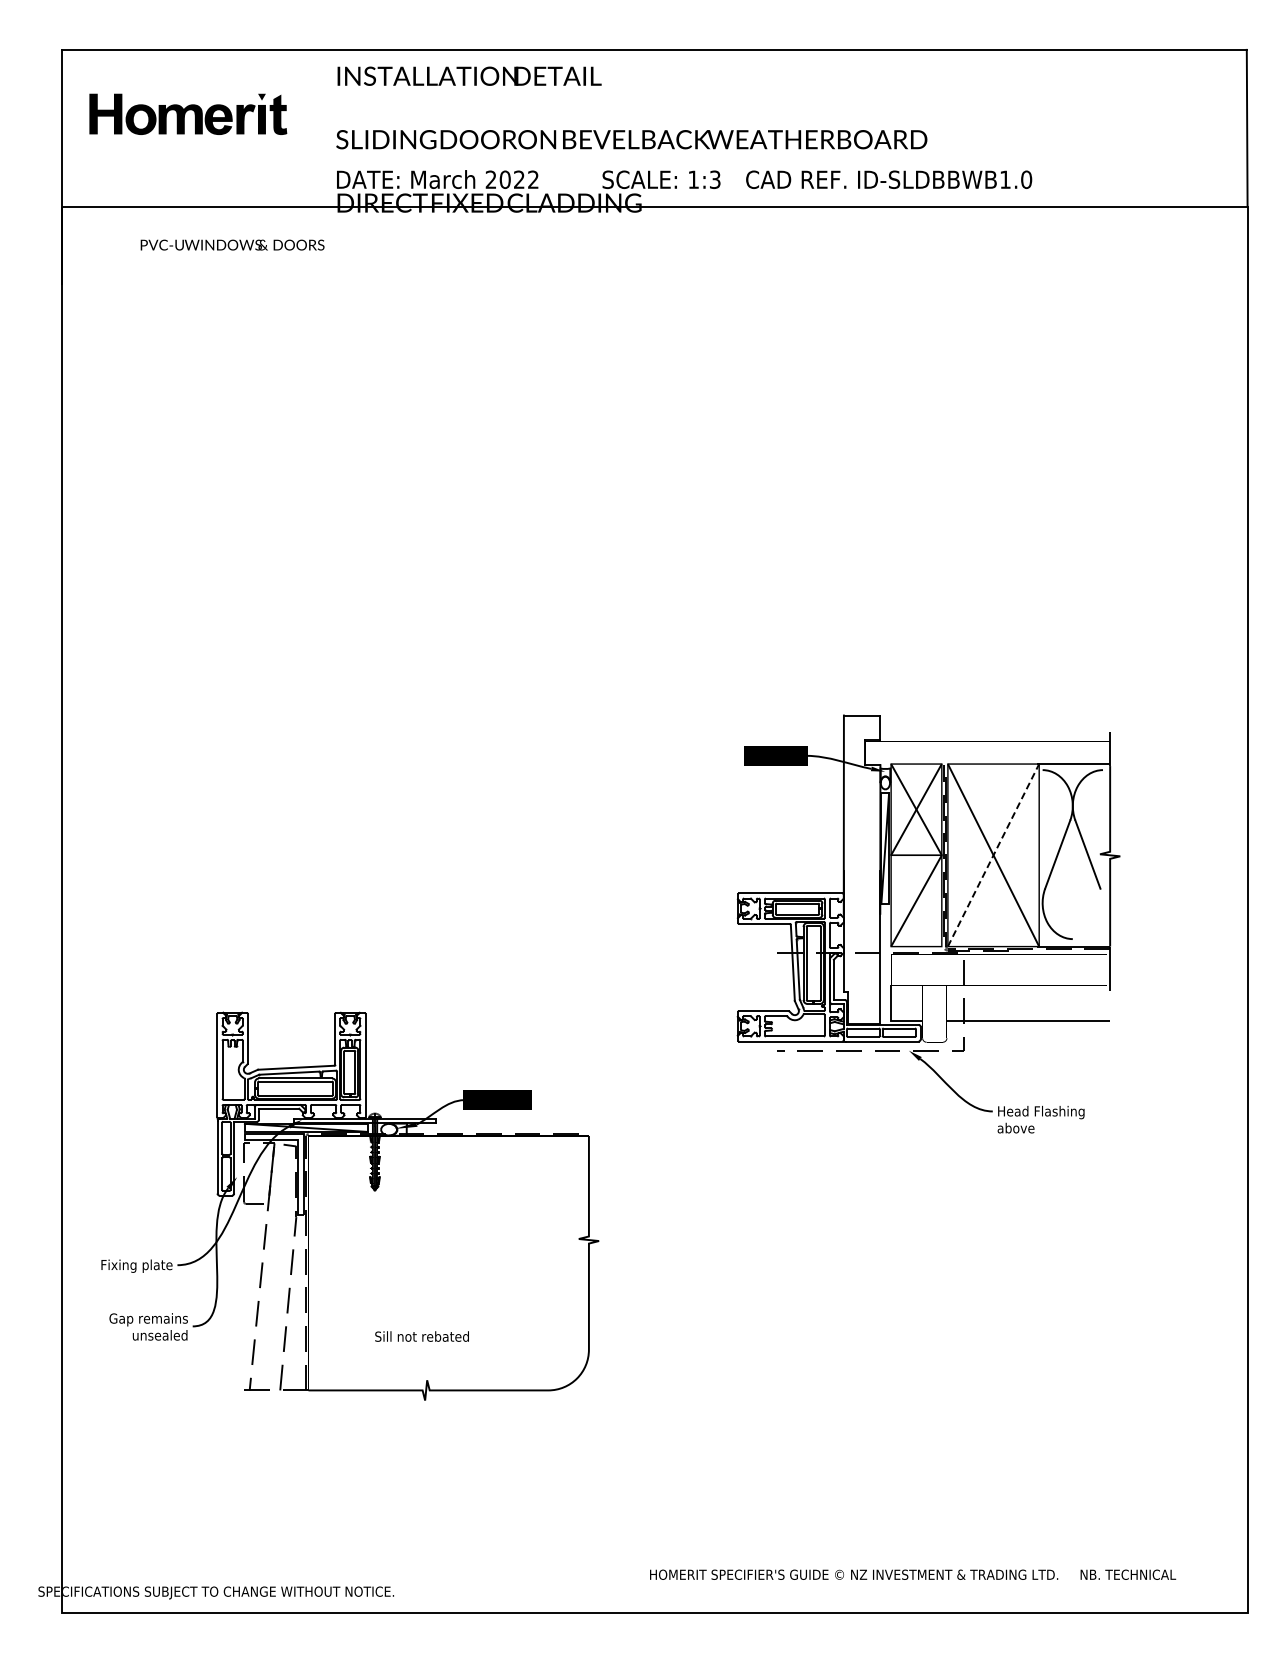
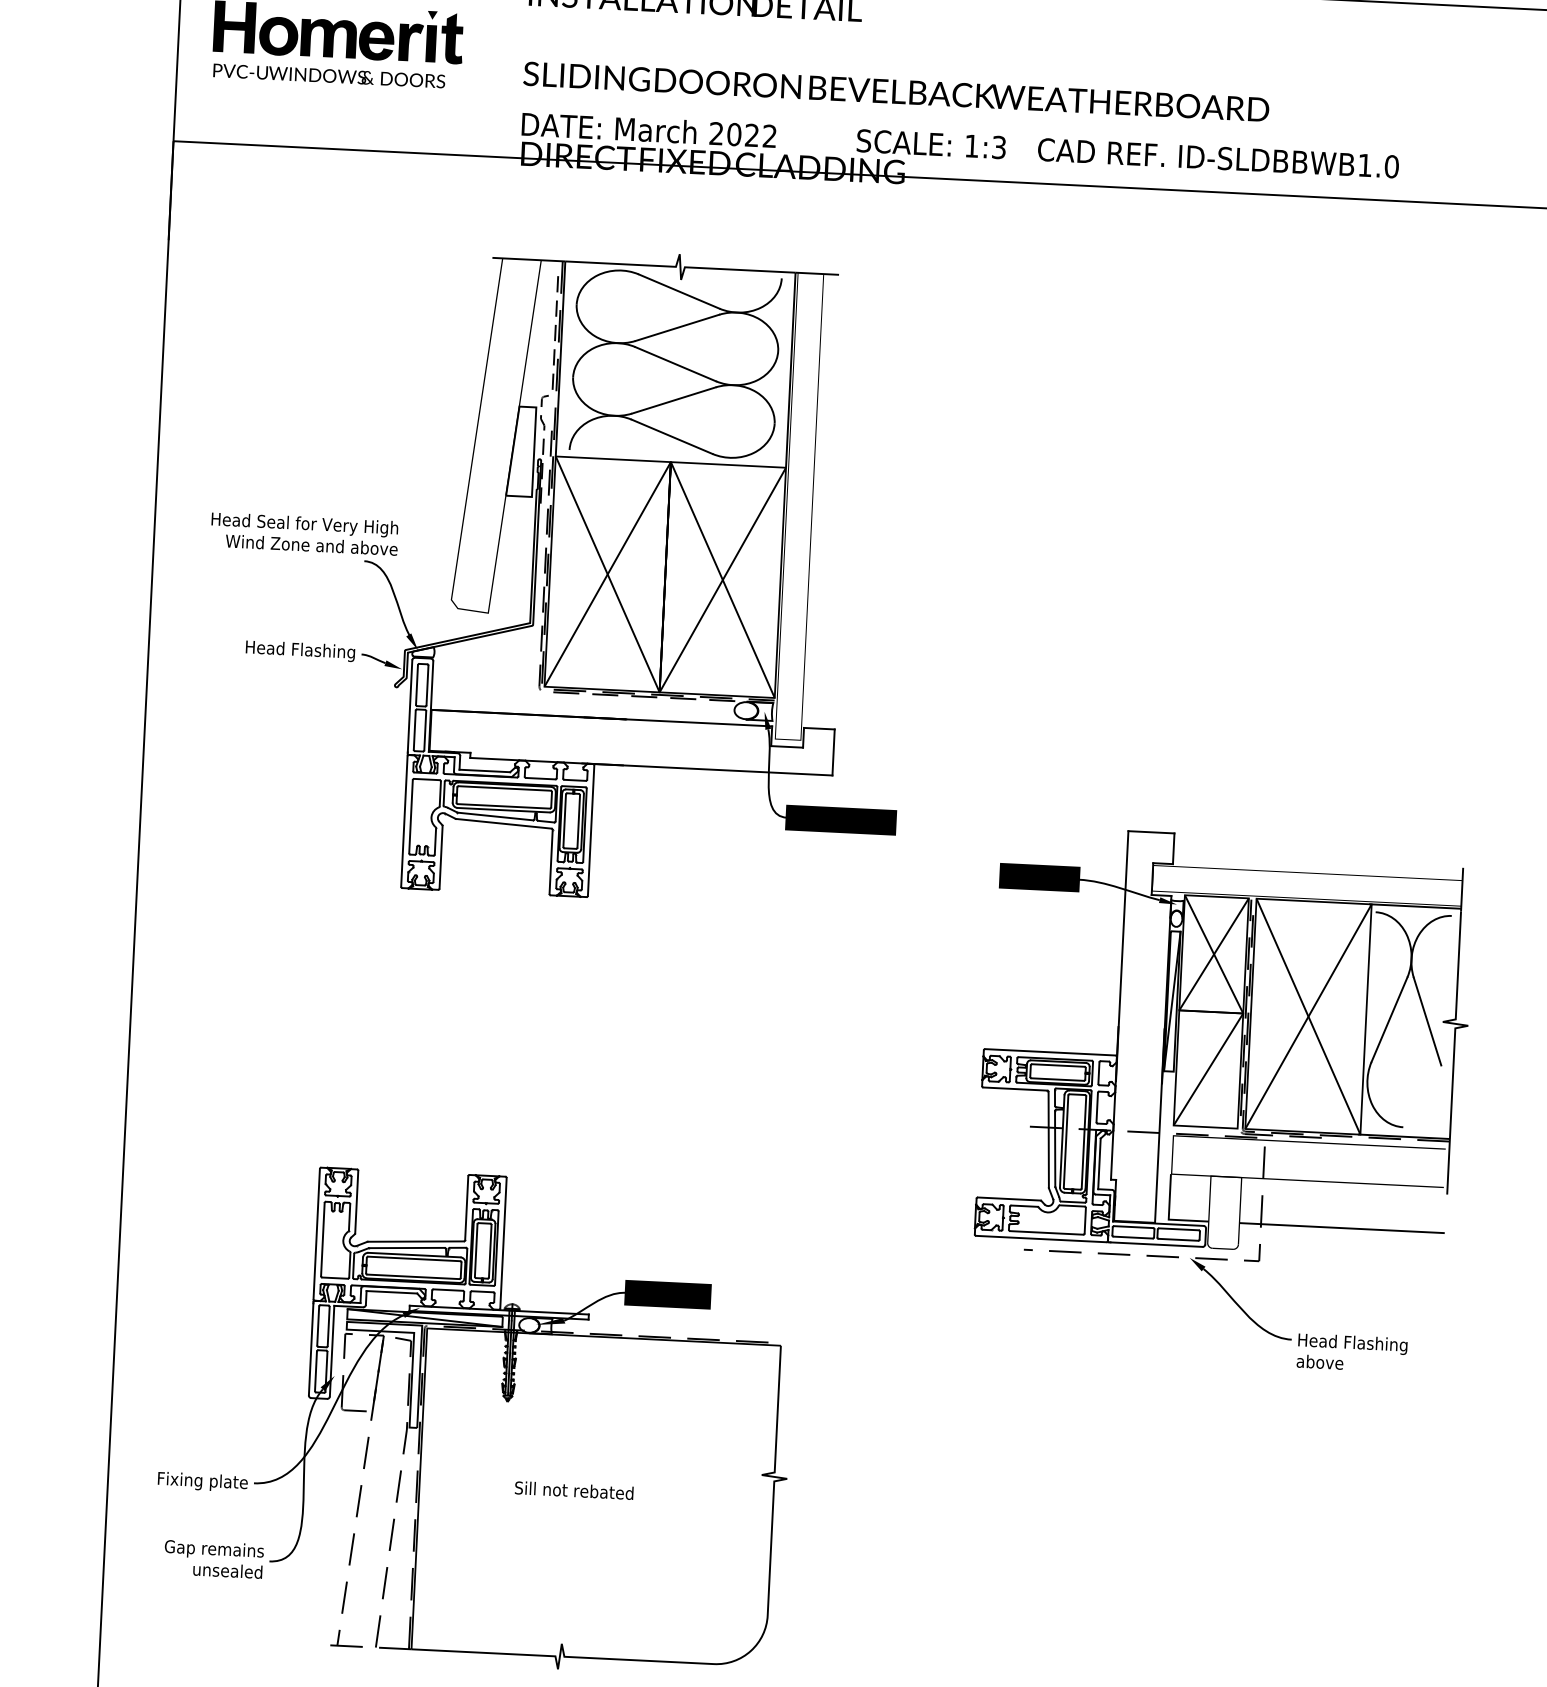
text: (232, 244) -> (329, 75), moved
part: (382, 532) -> (557, 571), added
line: (993, 854) -> (1308, 1015), dashed -> solid
text: (421, 1336) -> (573, 1490), moved

